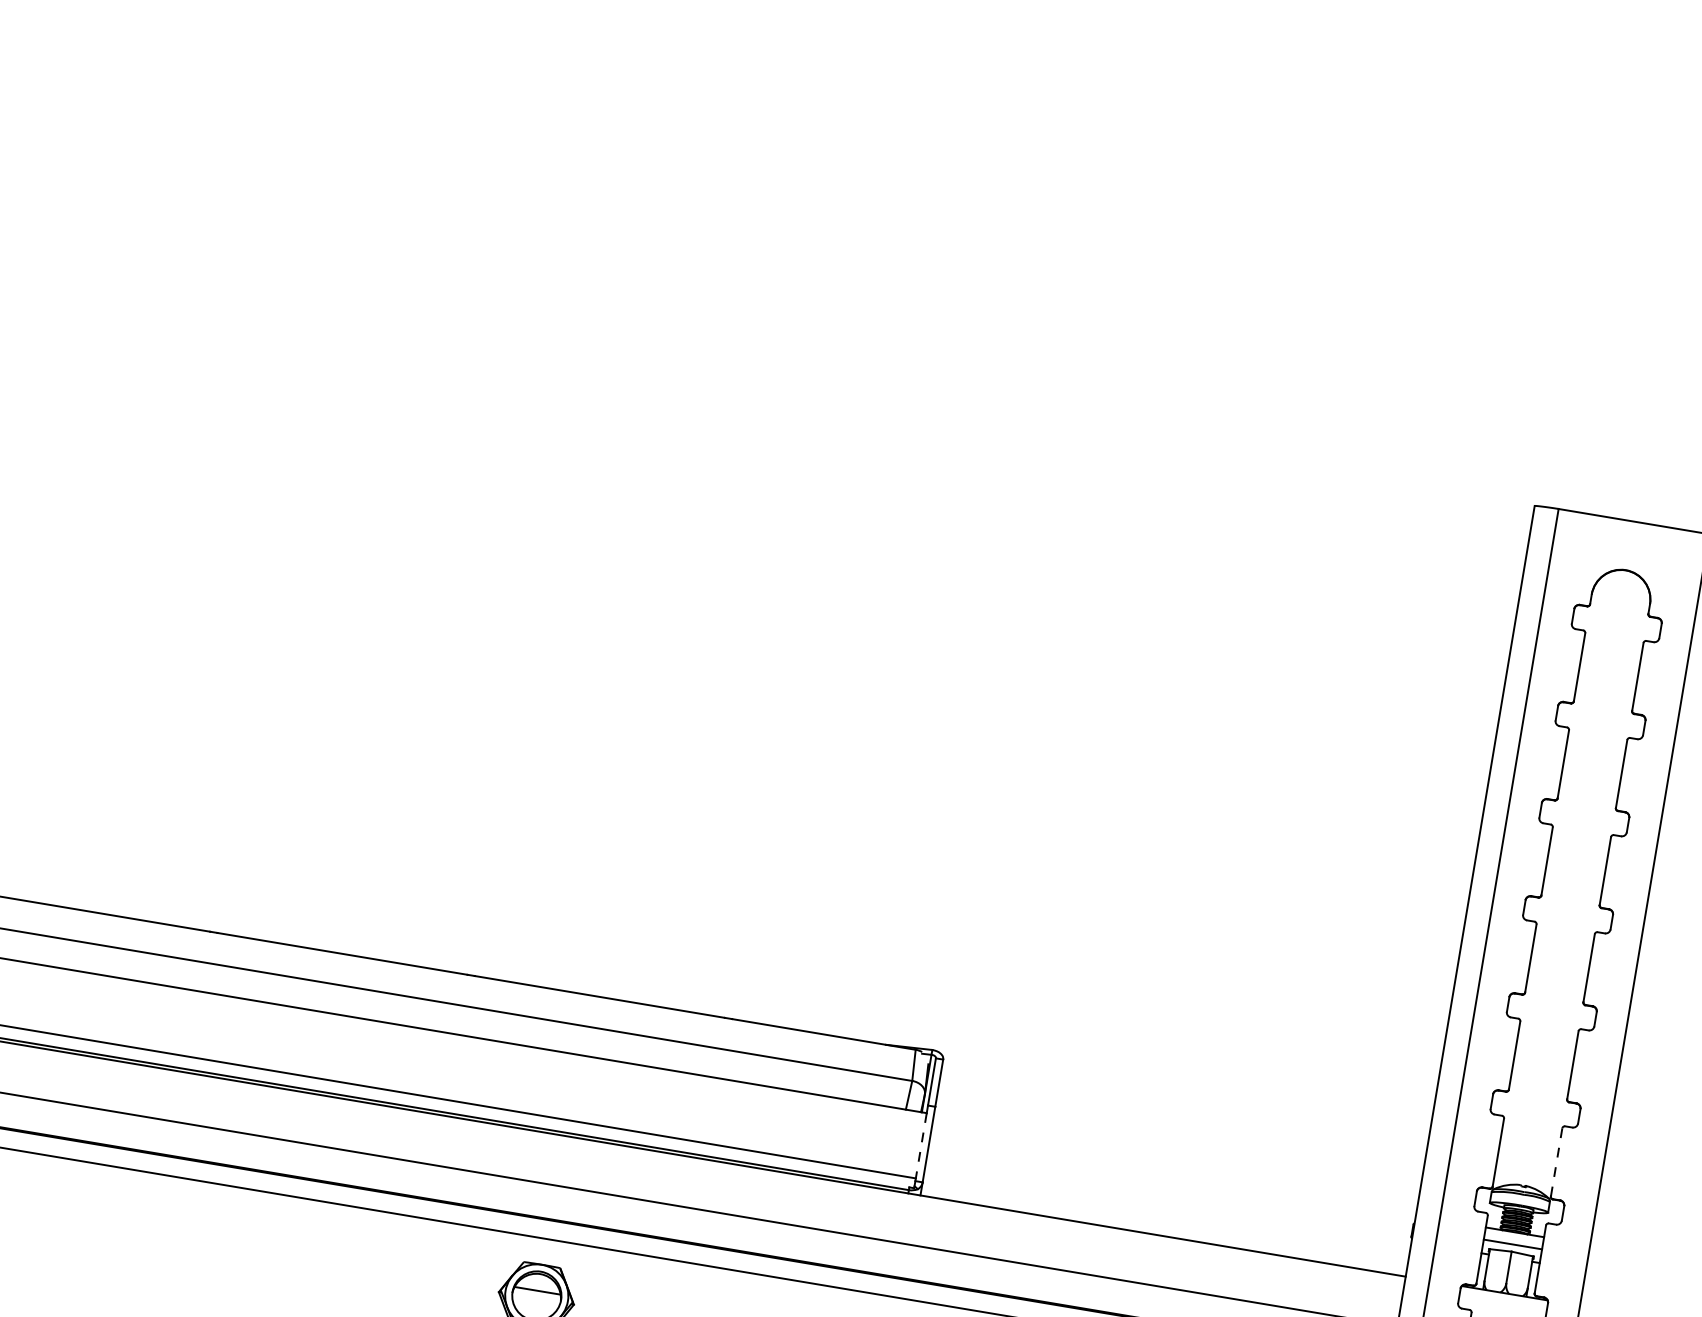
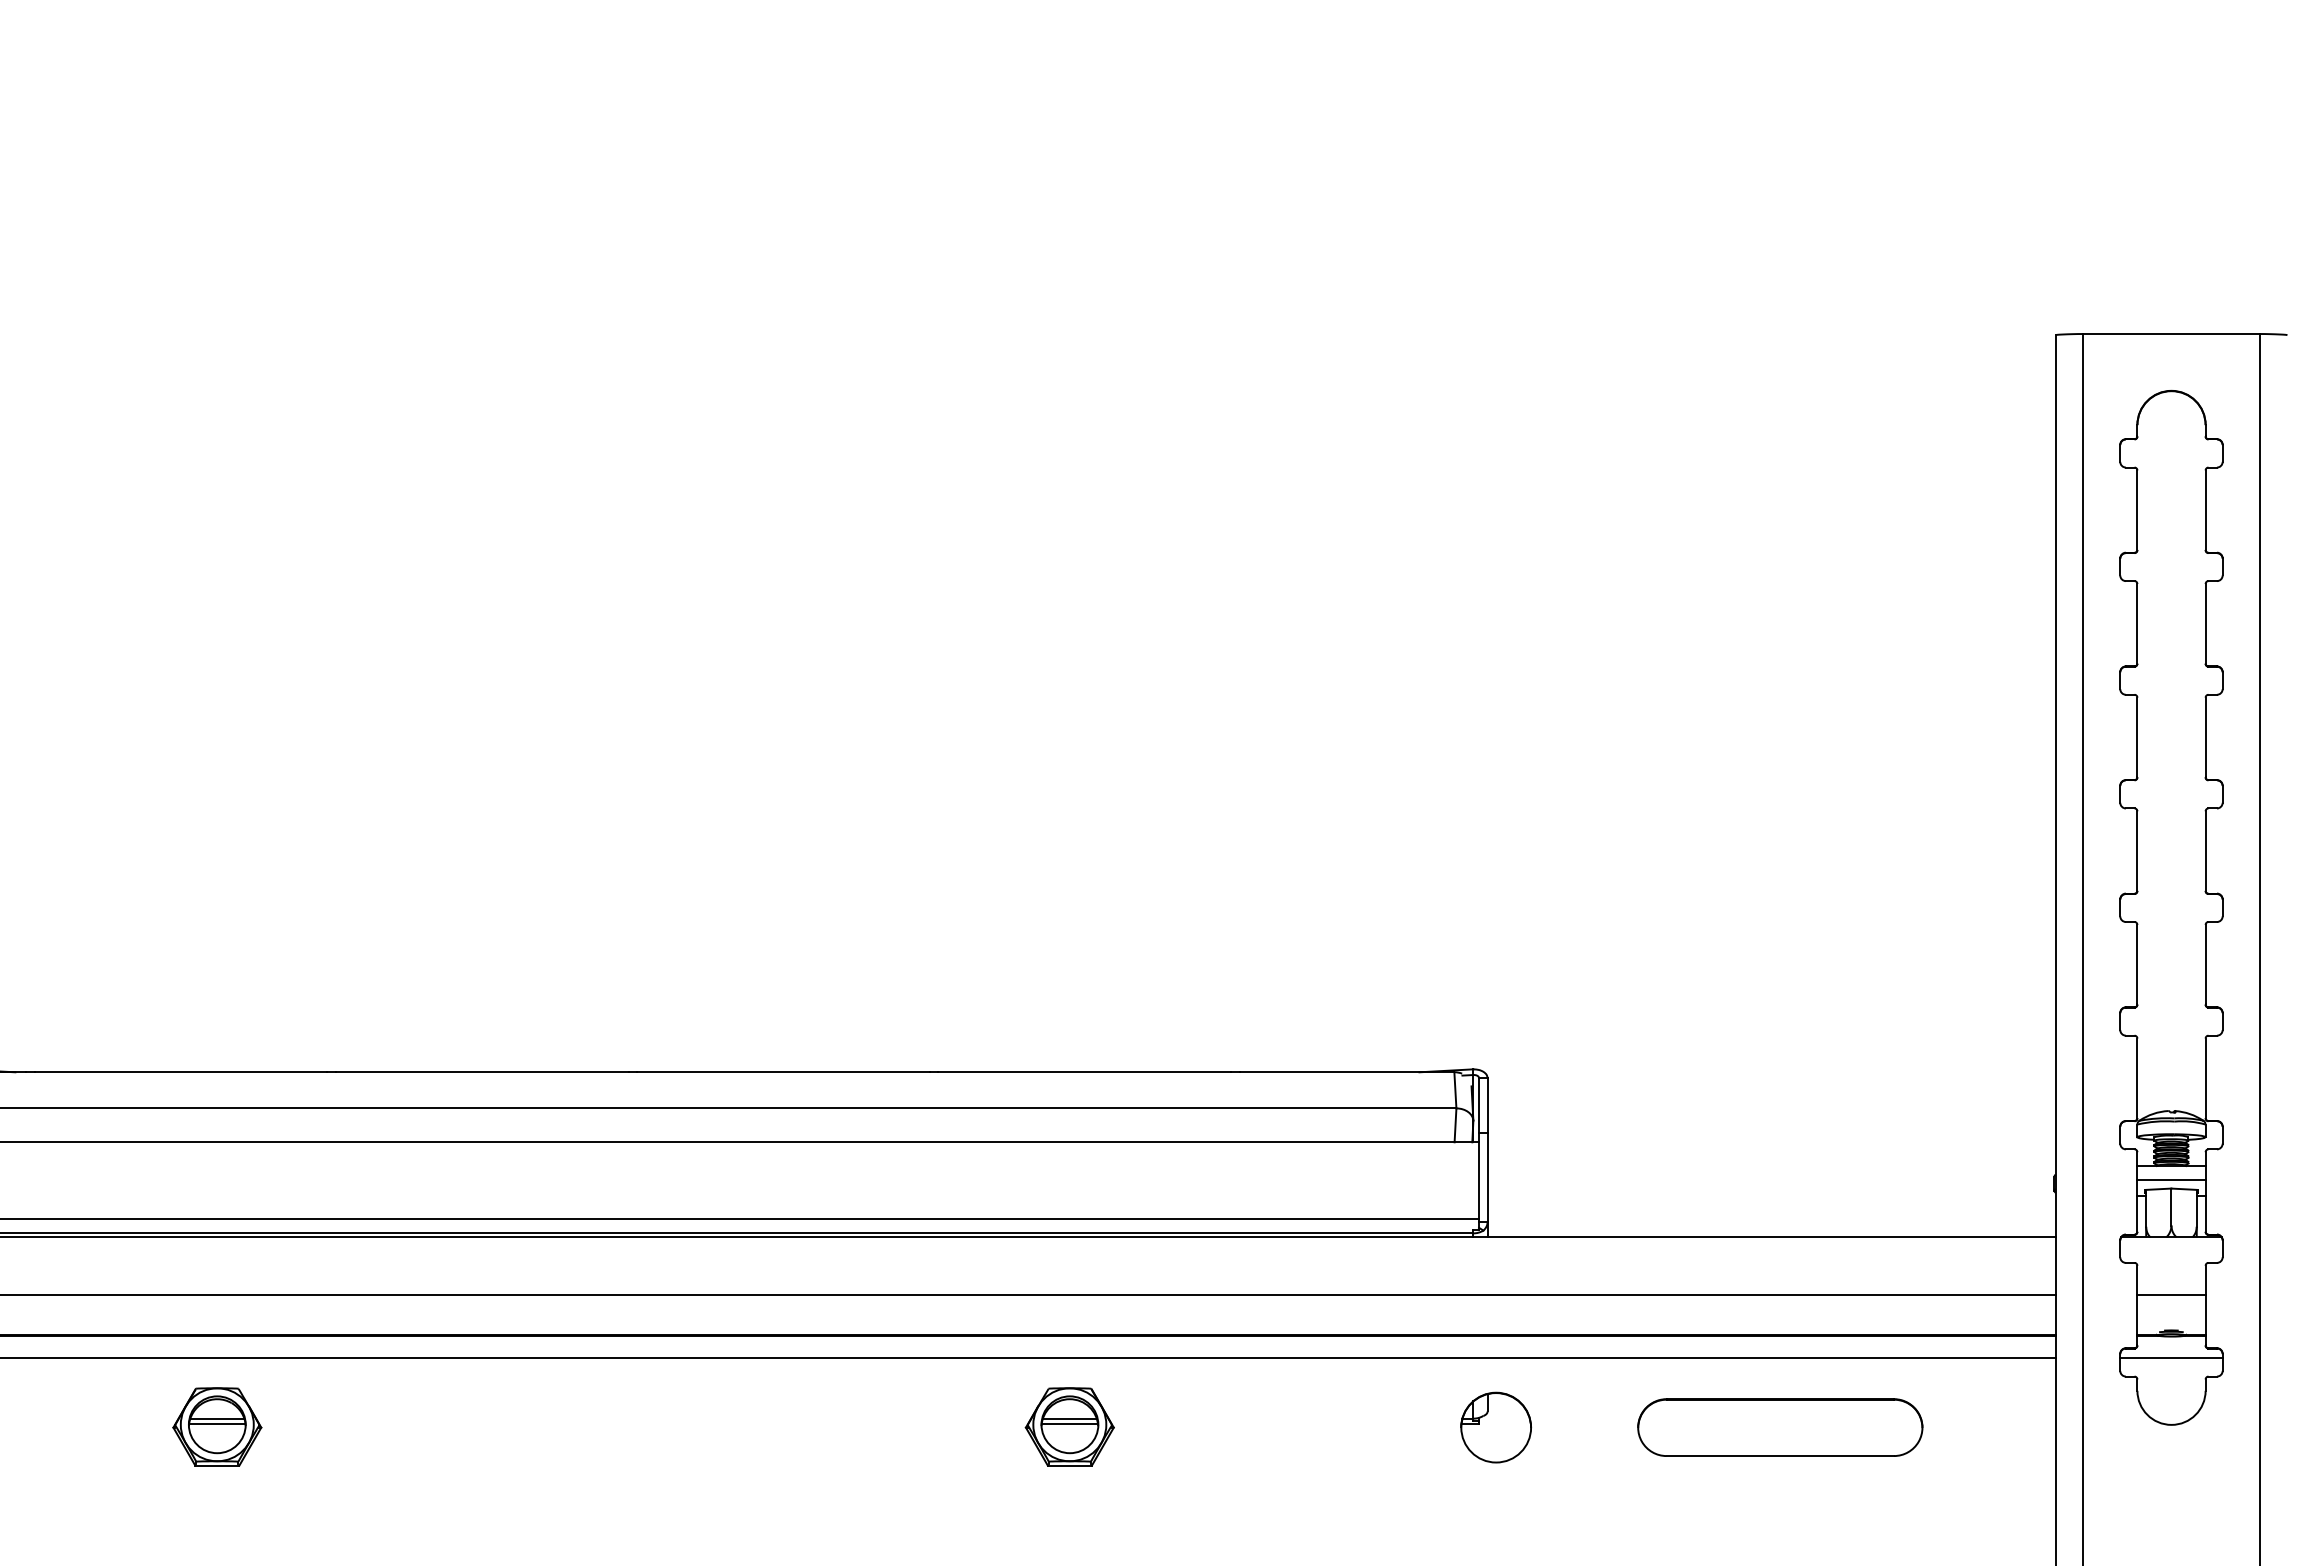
line: (921, 1146) -> (1479, 1181), dashed -> solid
line: (1556, 1162) -> (2205, 1078), dashed -> solid
line: (536, 1294) -> (1069, 1423), added

